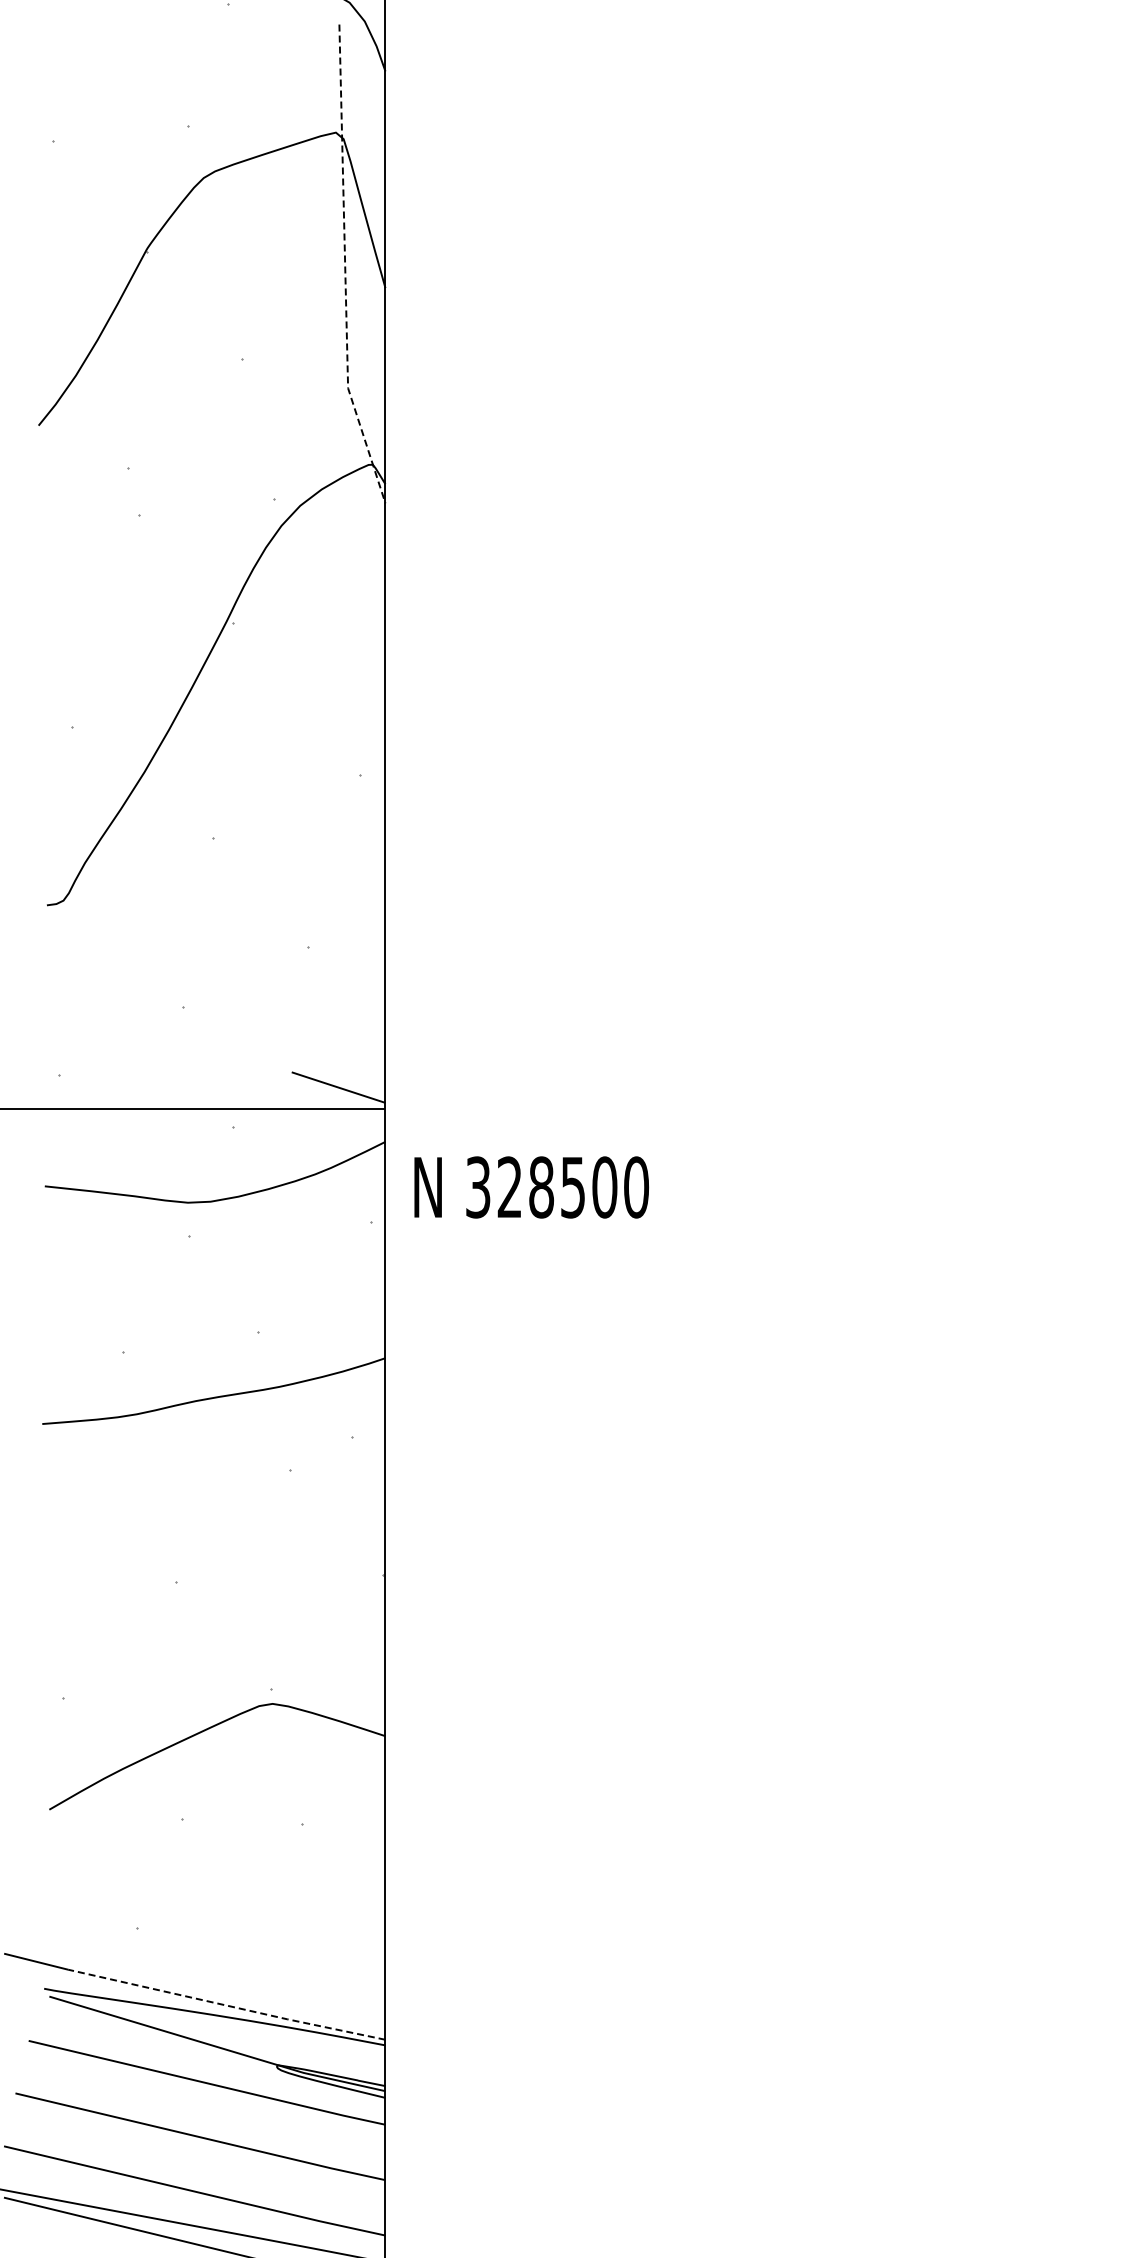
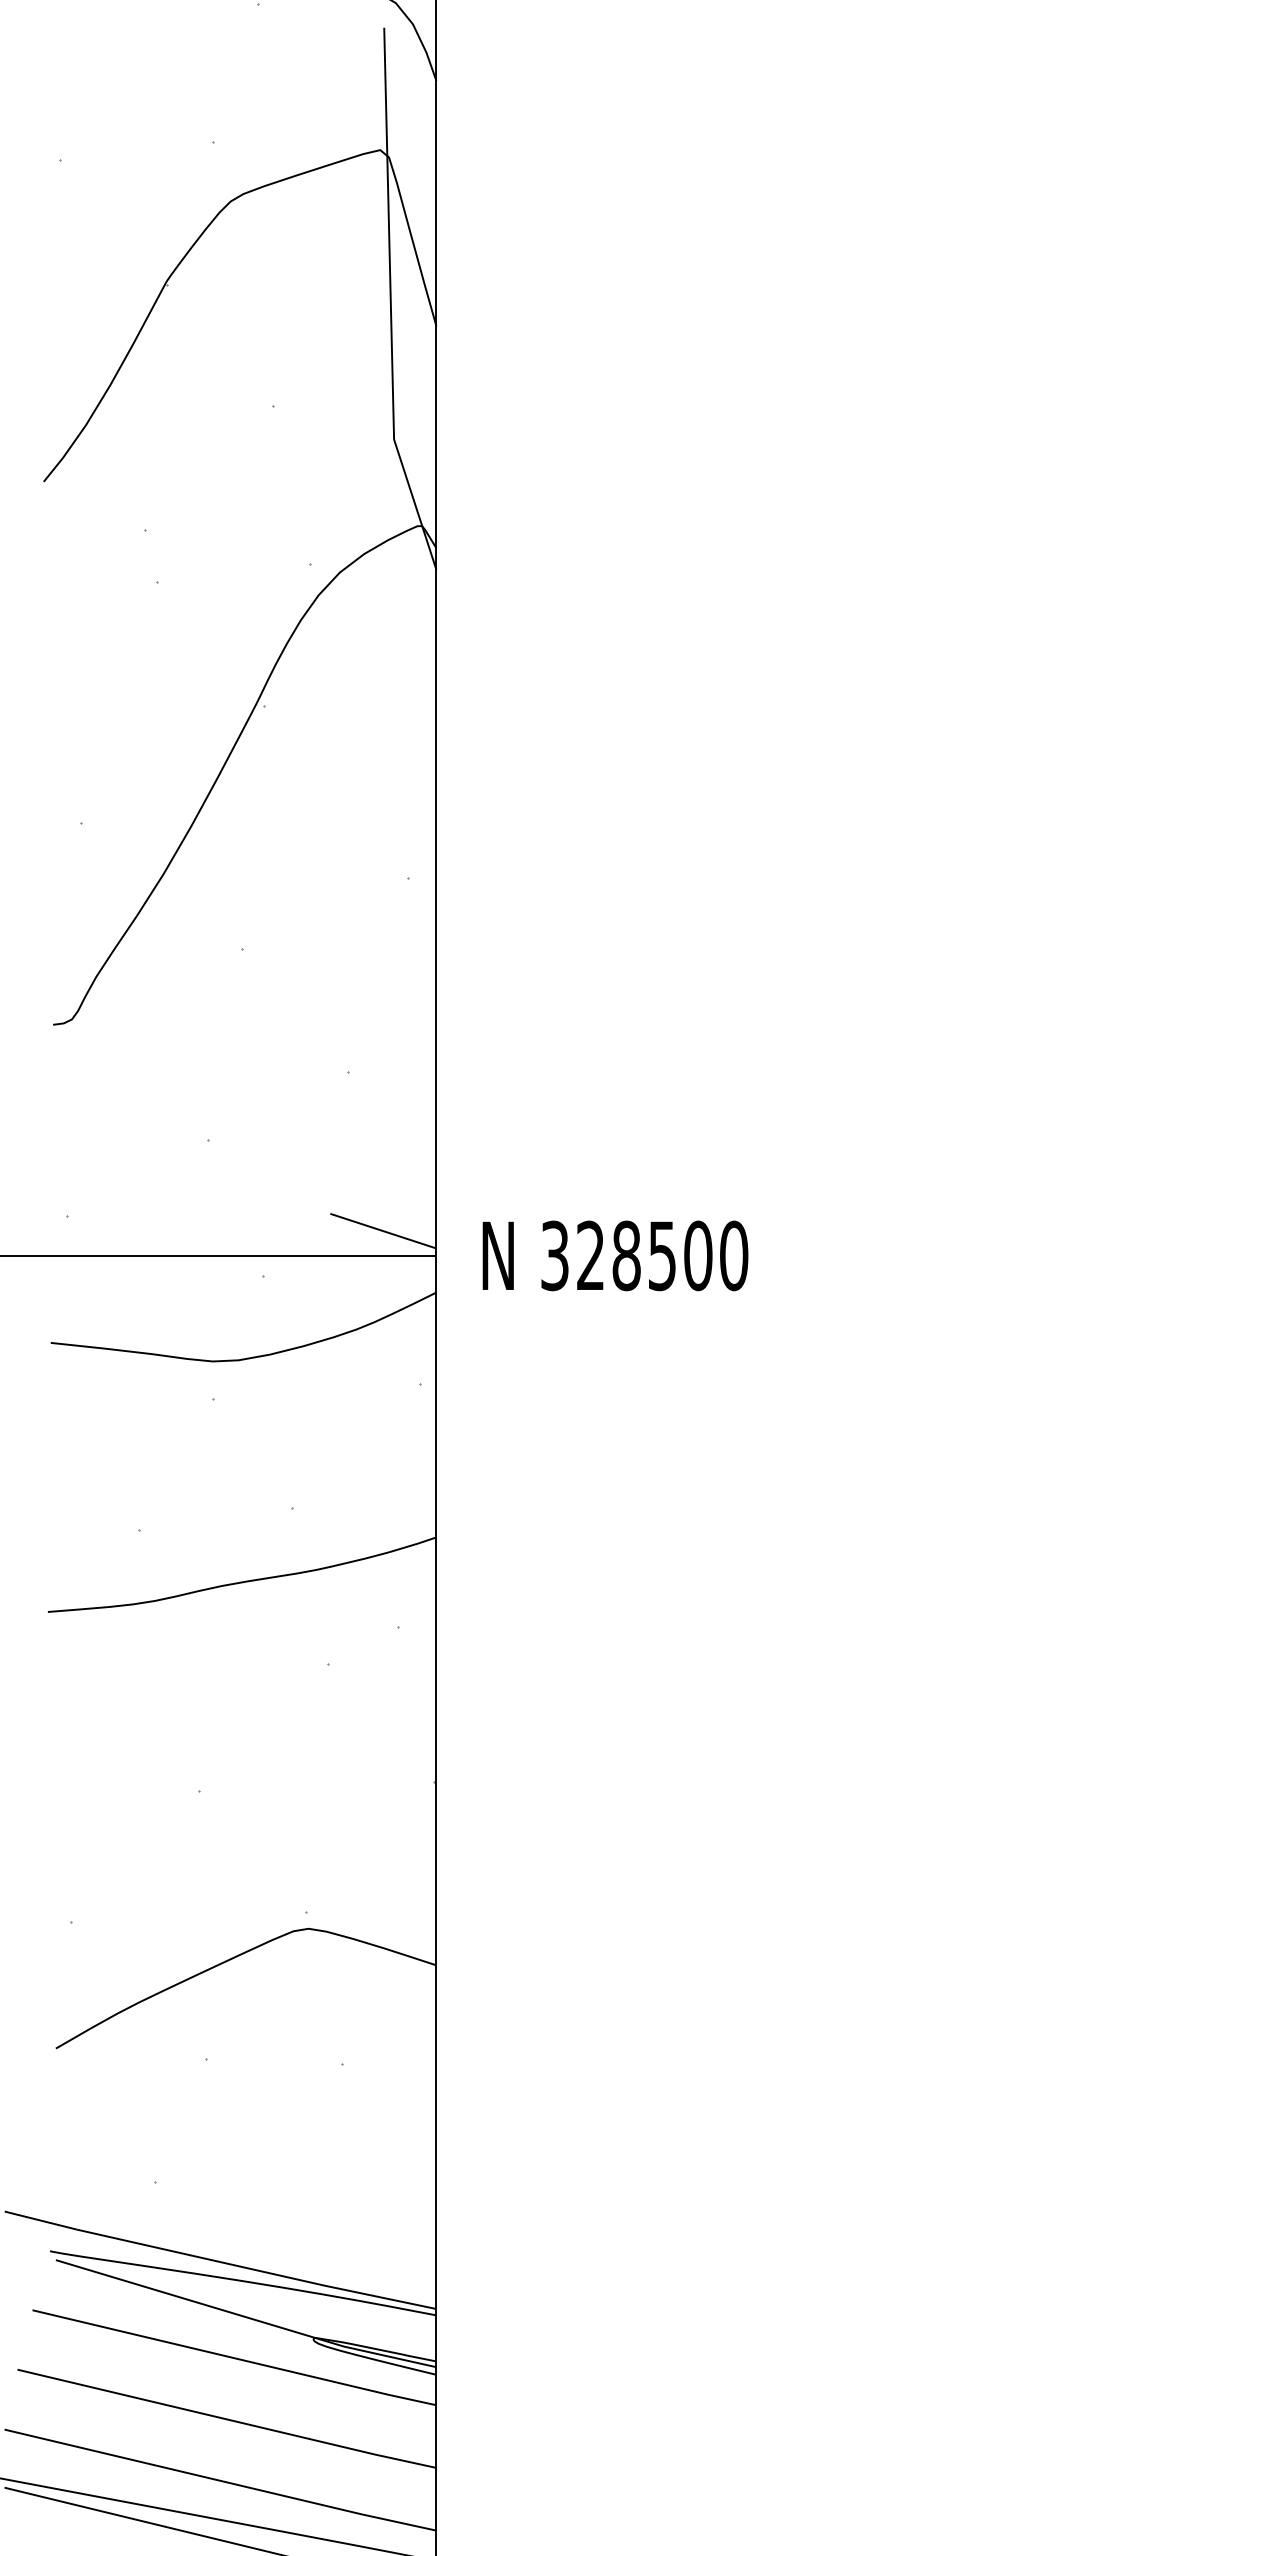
line: (345, 267) -> (391, 302), dashed -> solid
text: (531, 1187) -> (615, 1255), moved
line: (226, 2005) -> (256, 2270), dashed -> solid

